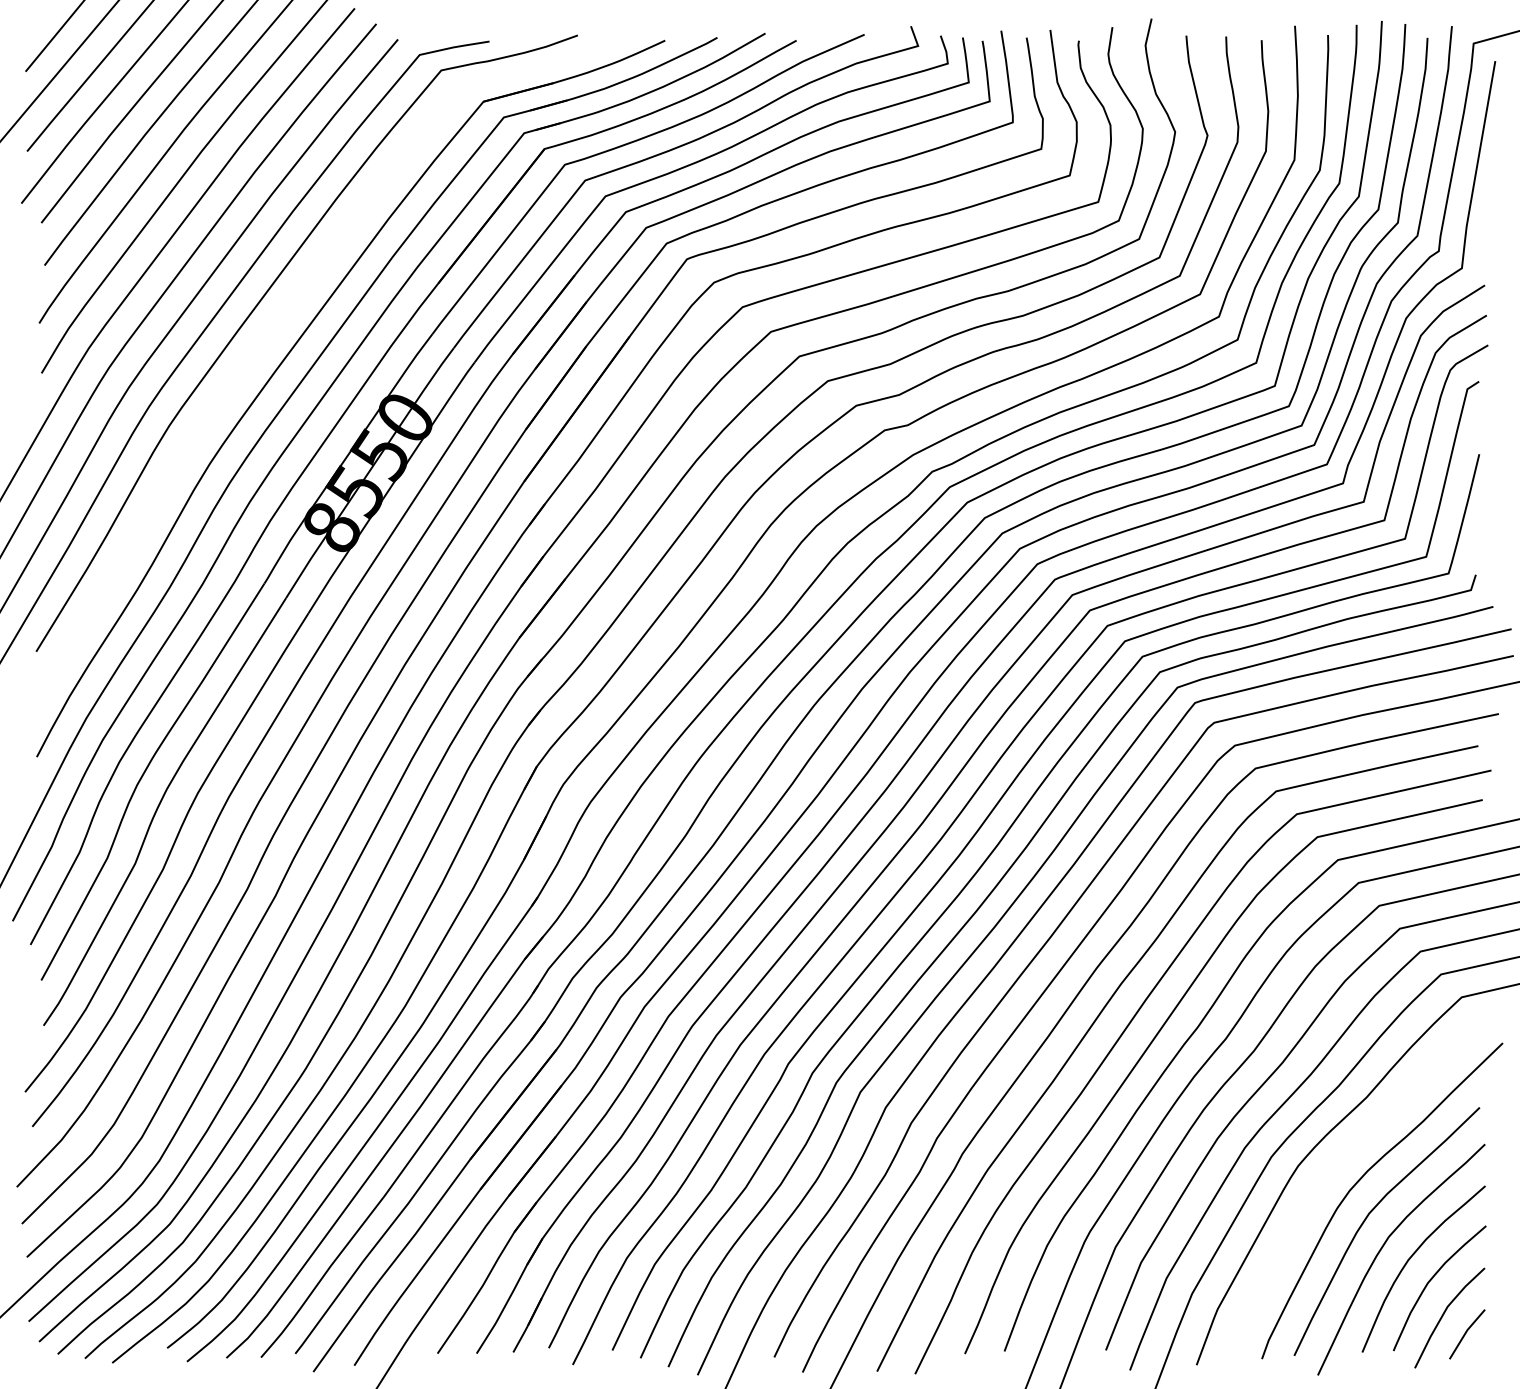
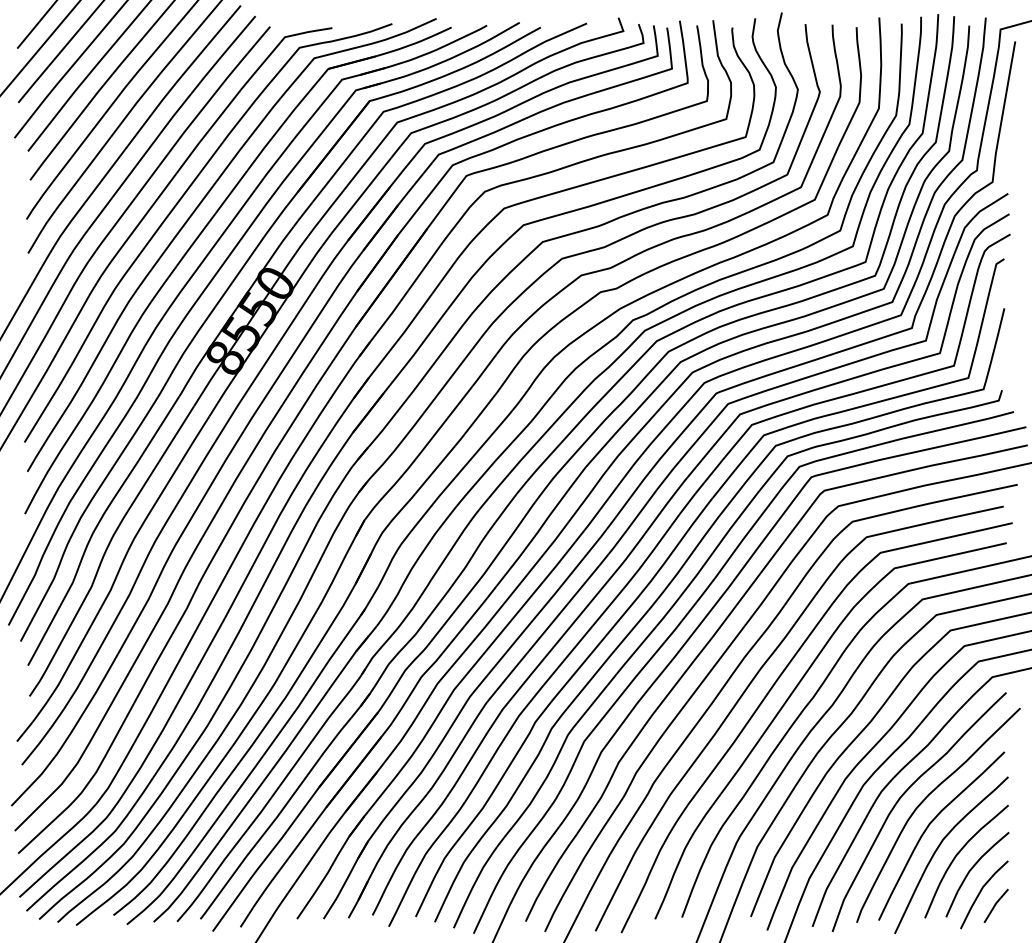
curve: (285, 316) -> (193, 214), added
curve: (1326, 1177) -> (900, 799), added

